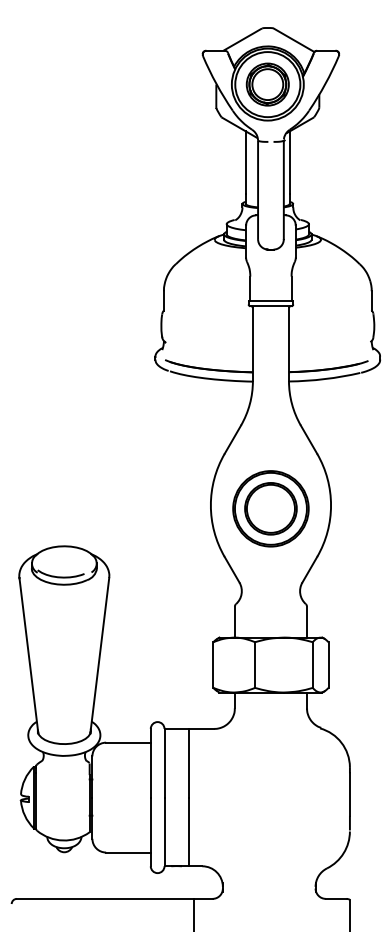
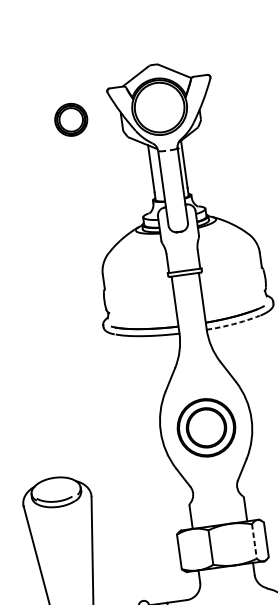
part: (267, 84) -> (70, 119), moved
arc: (324, 379) -> (233, 324), solid -> dashed
line: (312, 665) -> (254, 541), solid -> dashed

